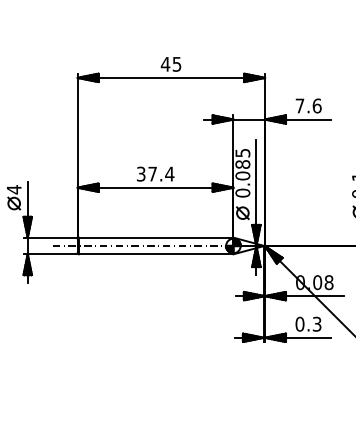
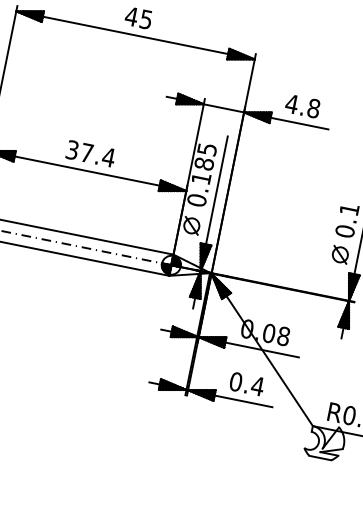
text: (308, 105) -> (302, 105), 7.6 -> 4.8
text: (242, 175) -> (201, 177), 0.085 -> 0.185
text: (316, 323) -> (257, 385), 0.3 -> 0.4

